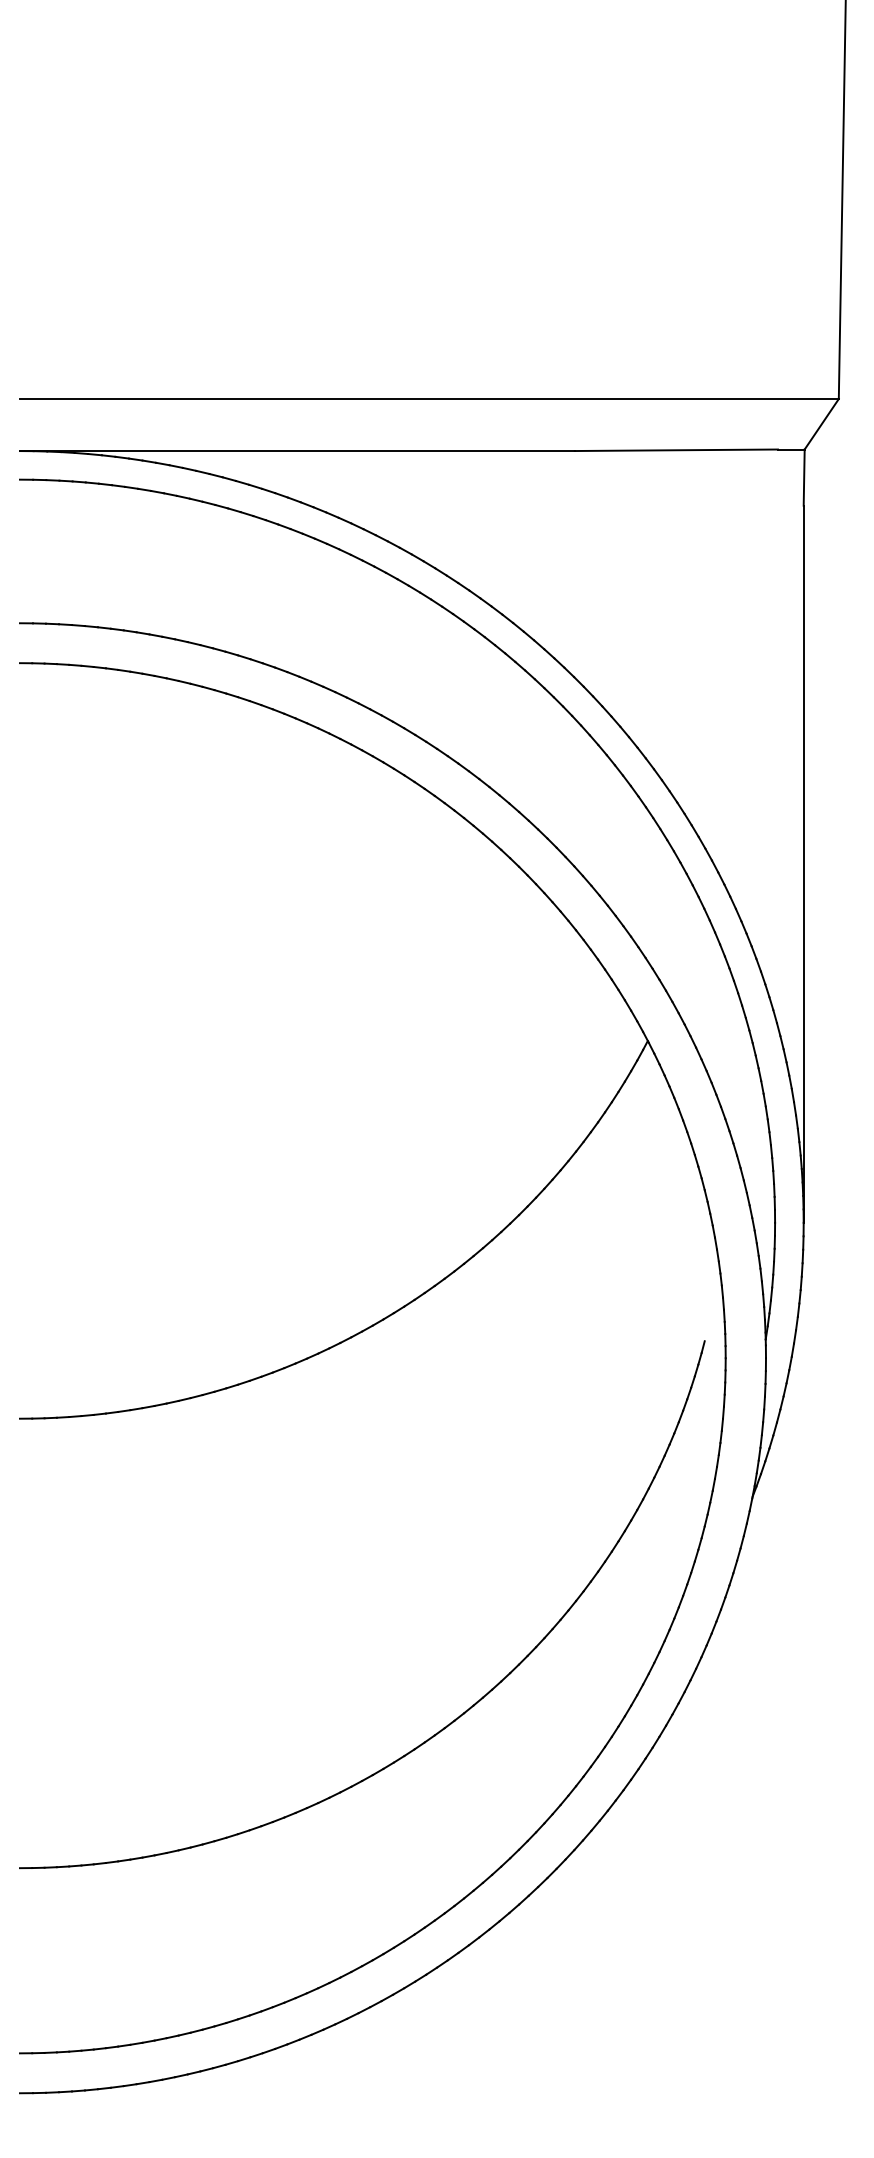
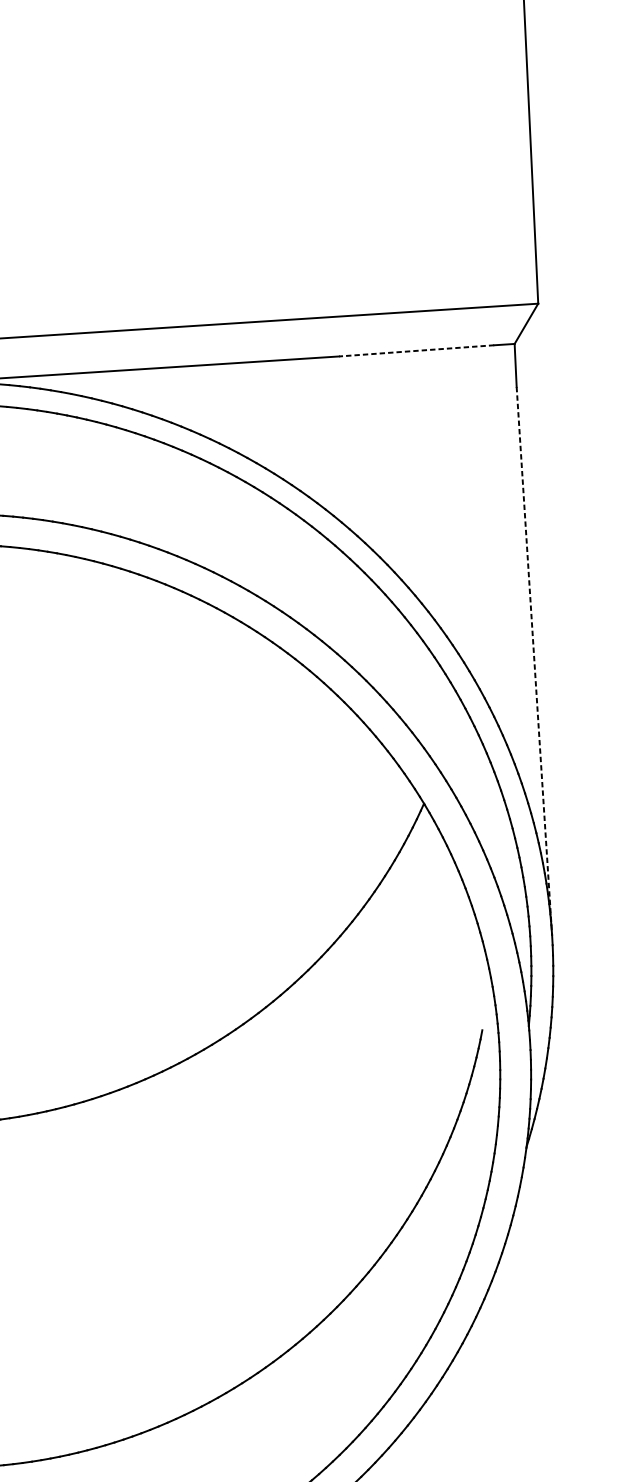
line: (676, 450) -> (416, 351), solid -> dashed
line: (803, 864) -> (534, 661), solid -> dashed

